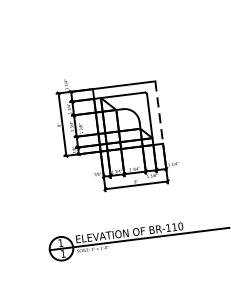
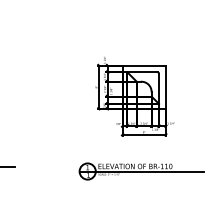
line: (158, 113) -> (165, 87), dashed -> solid

